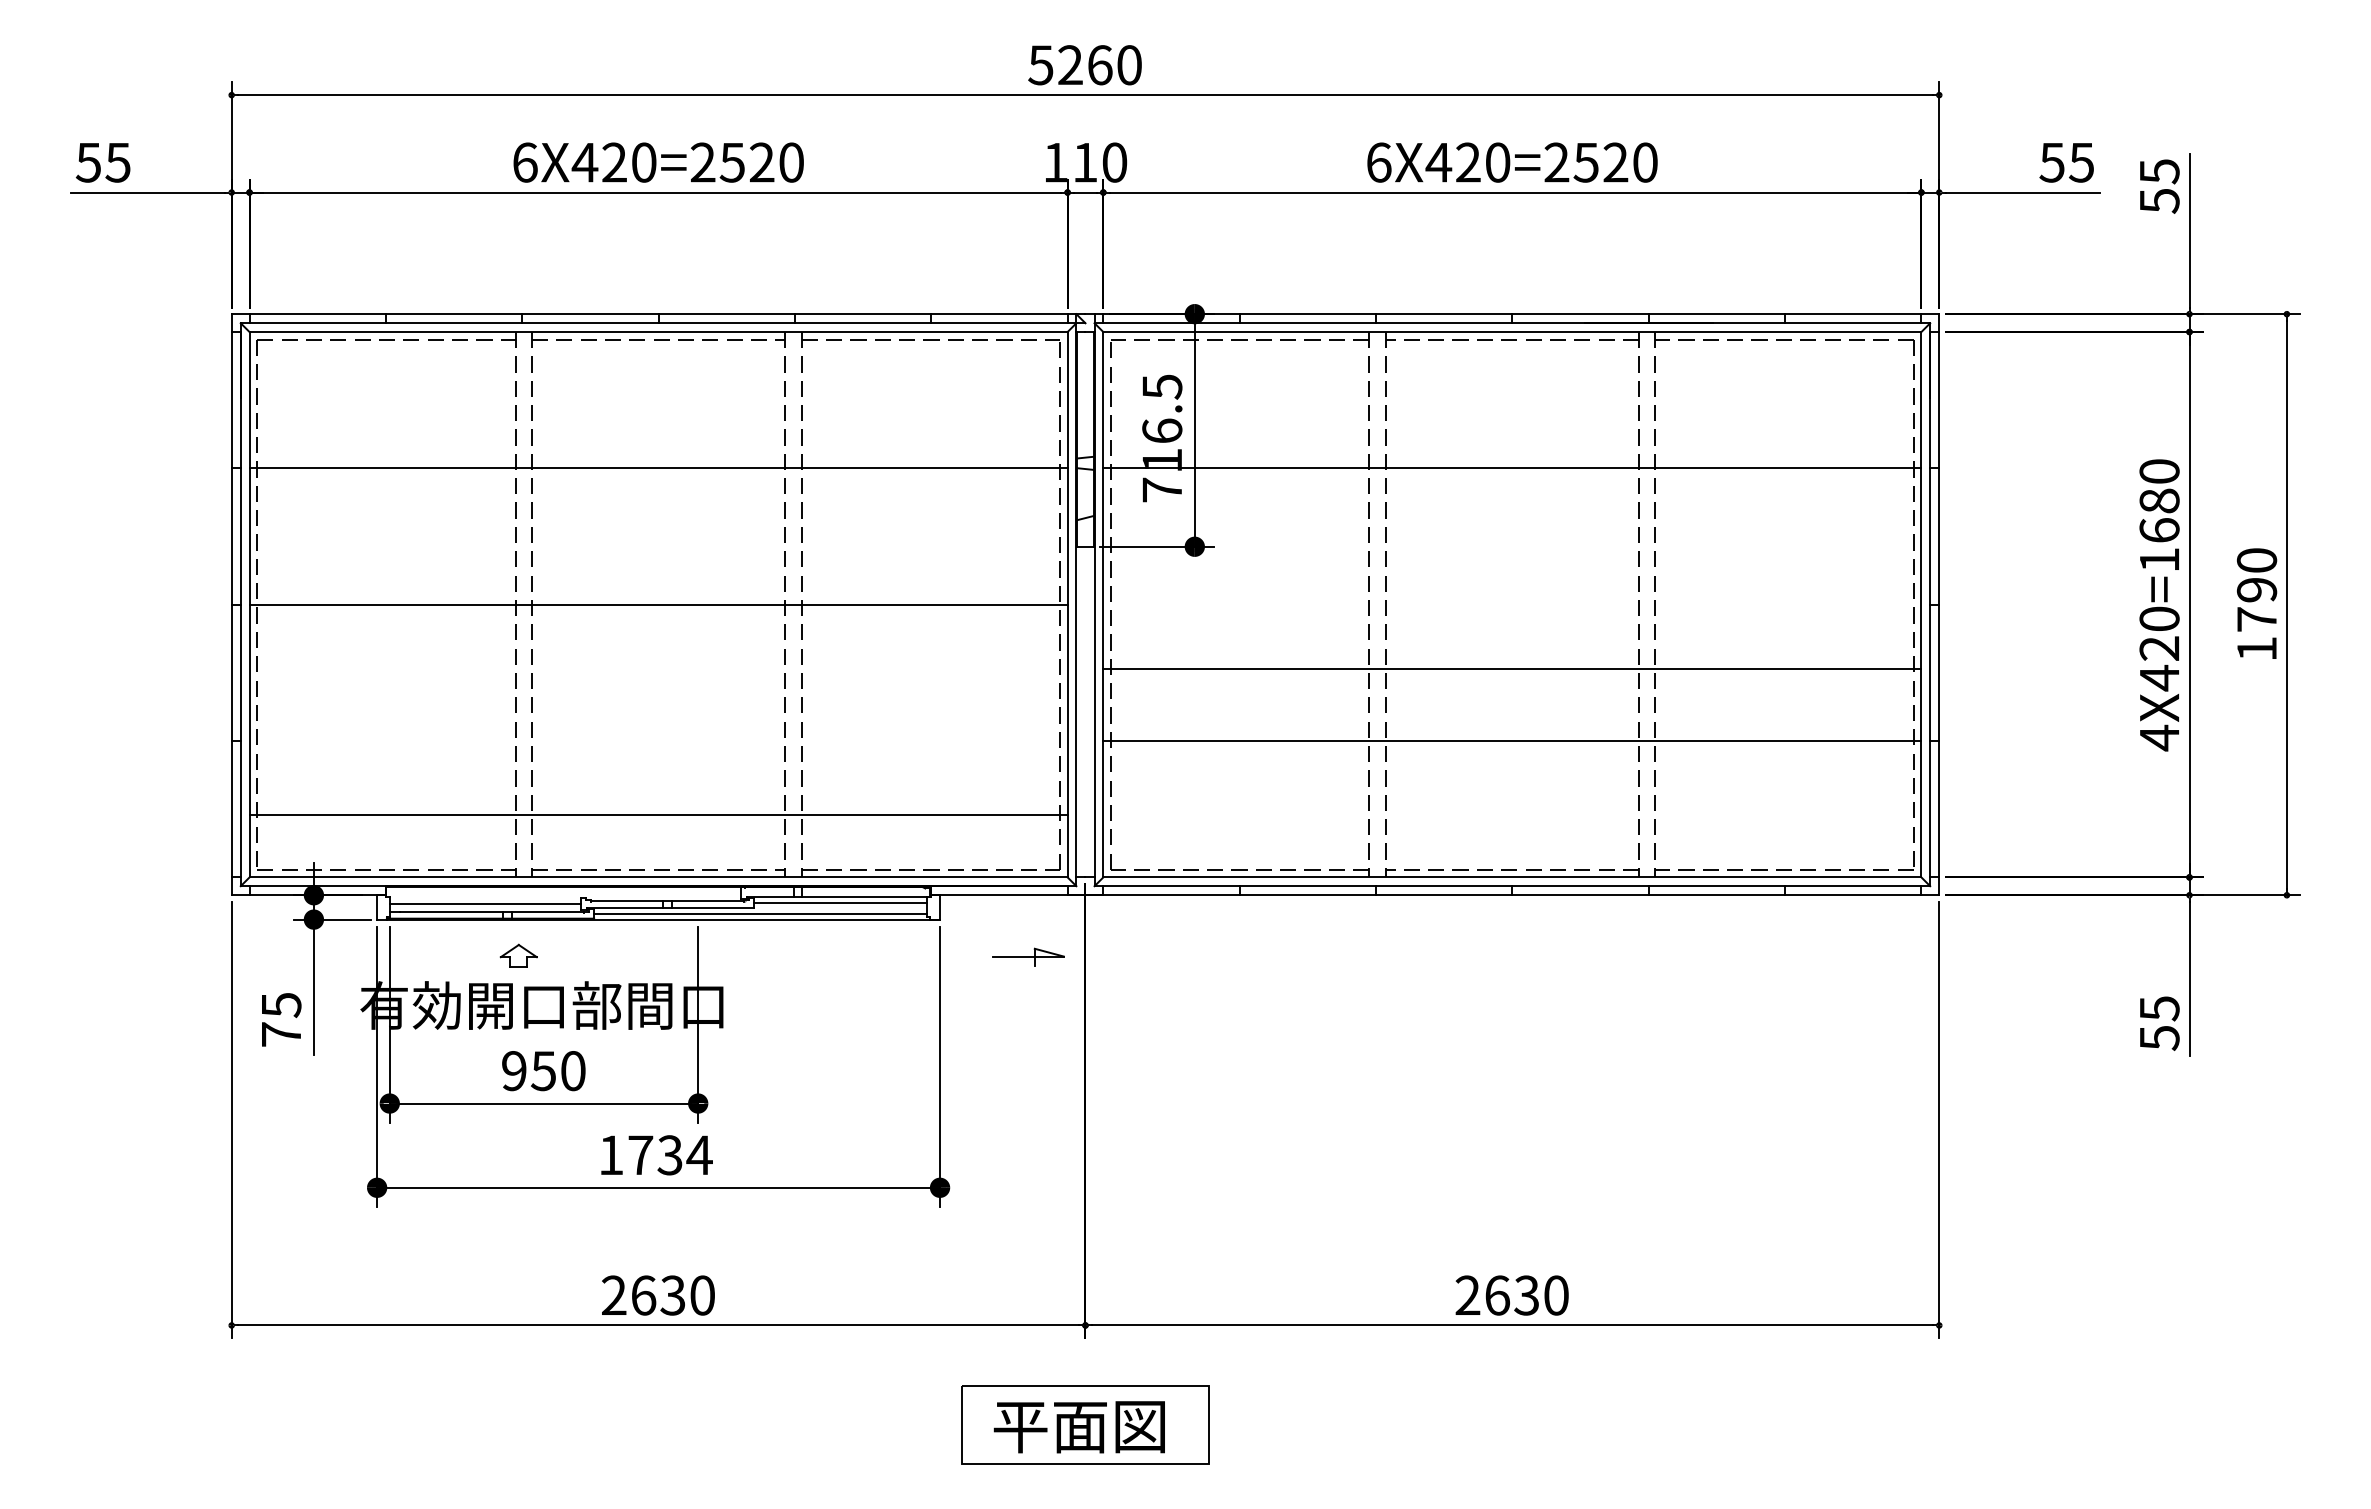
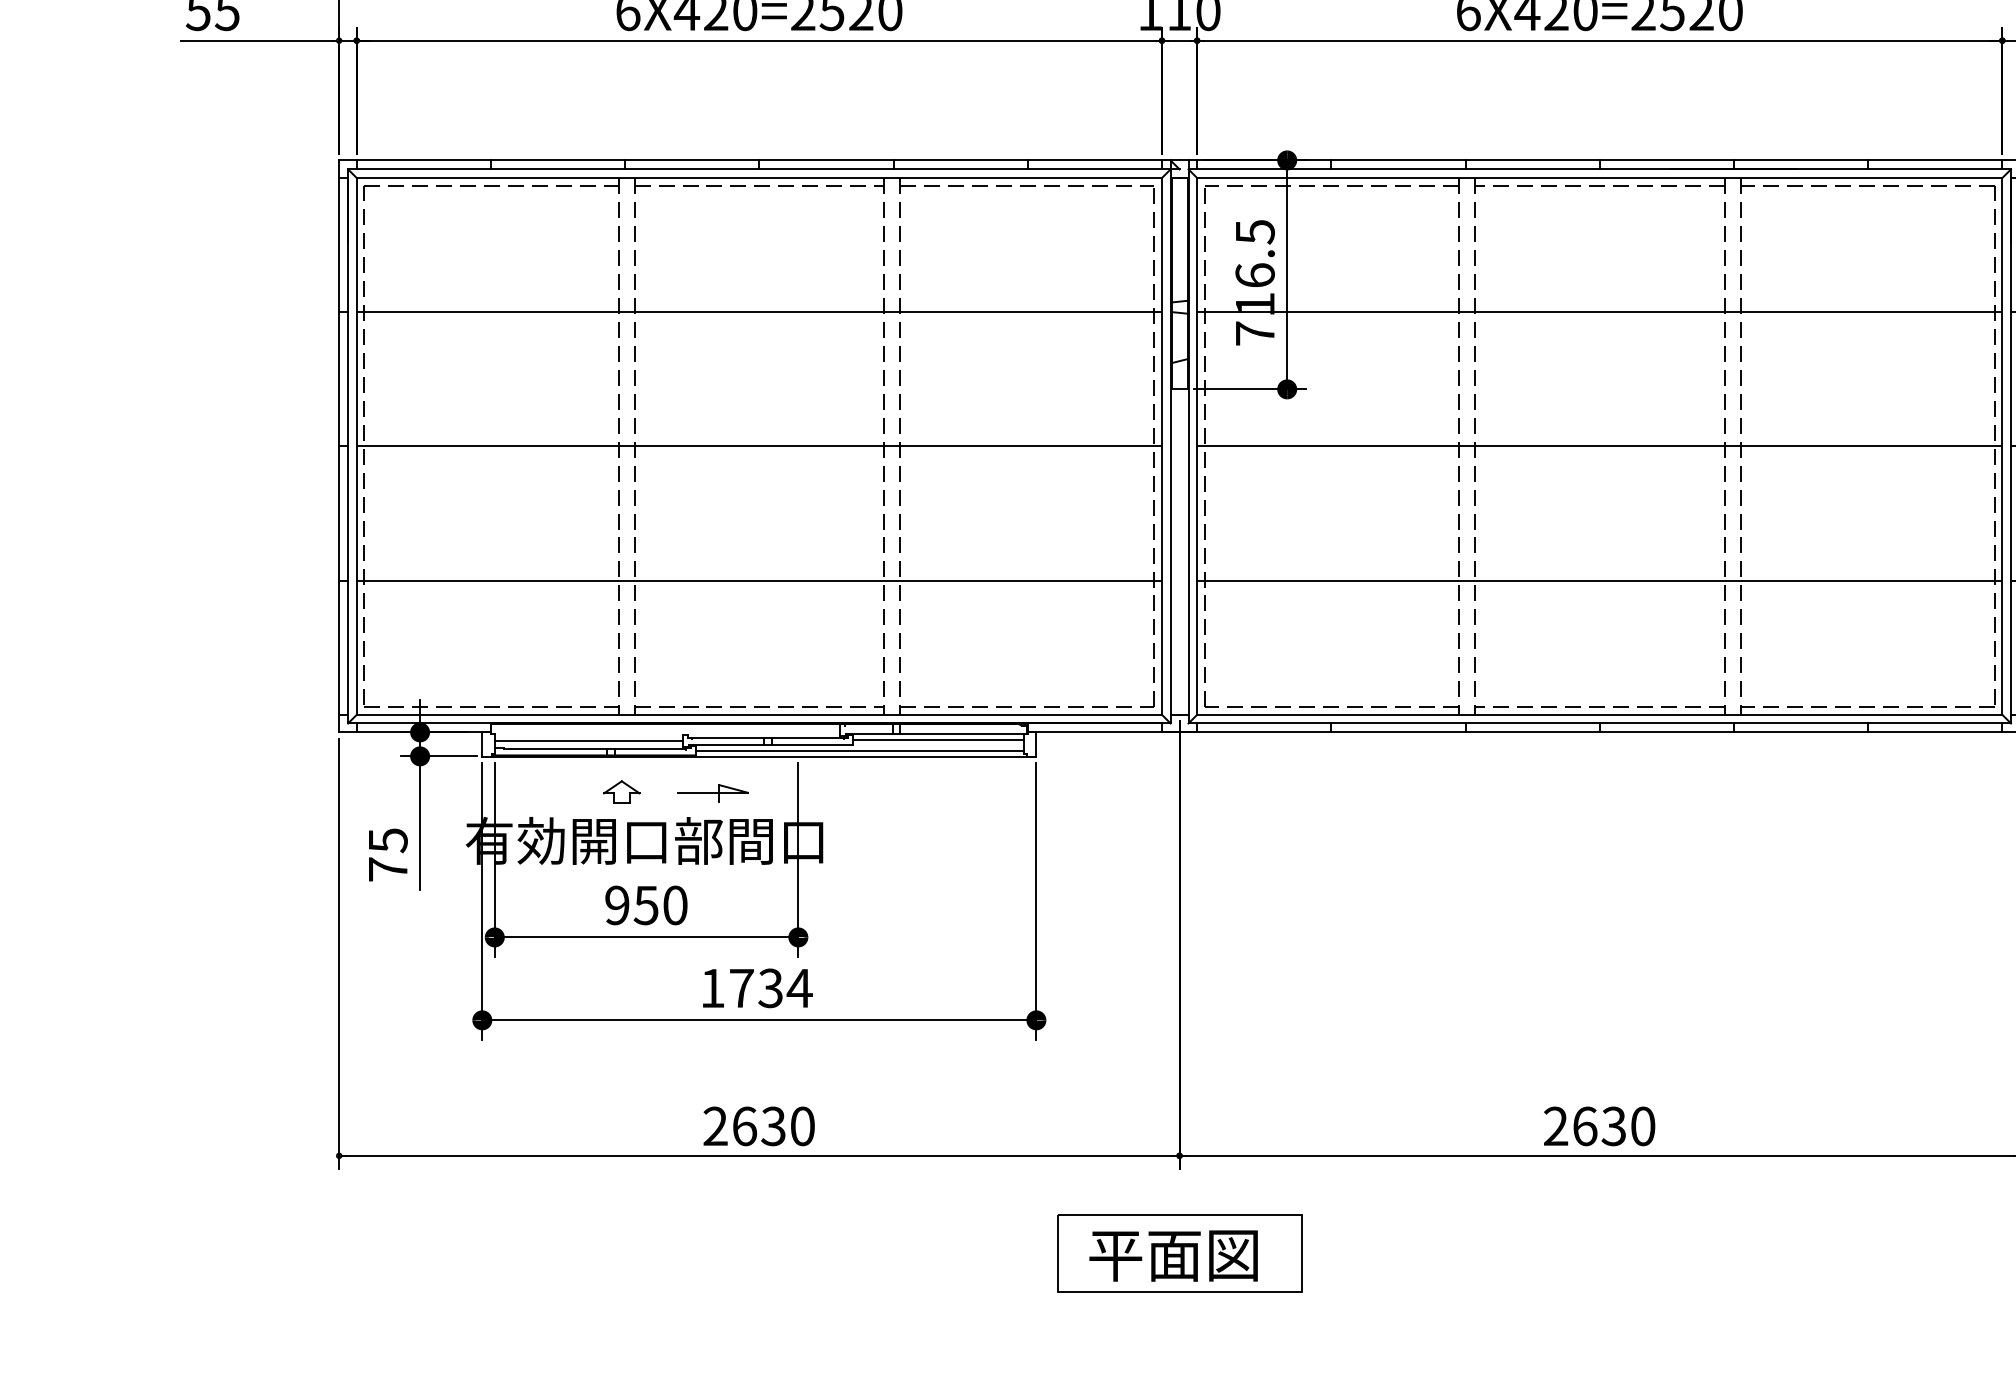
line: (1512, 668) -> (1599, 446), moved
line: (658, 815) -> (759, 581), moved
part: (1028, 956) -> (713, 792), moved

